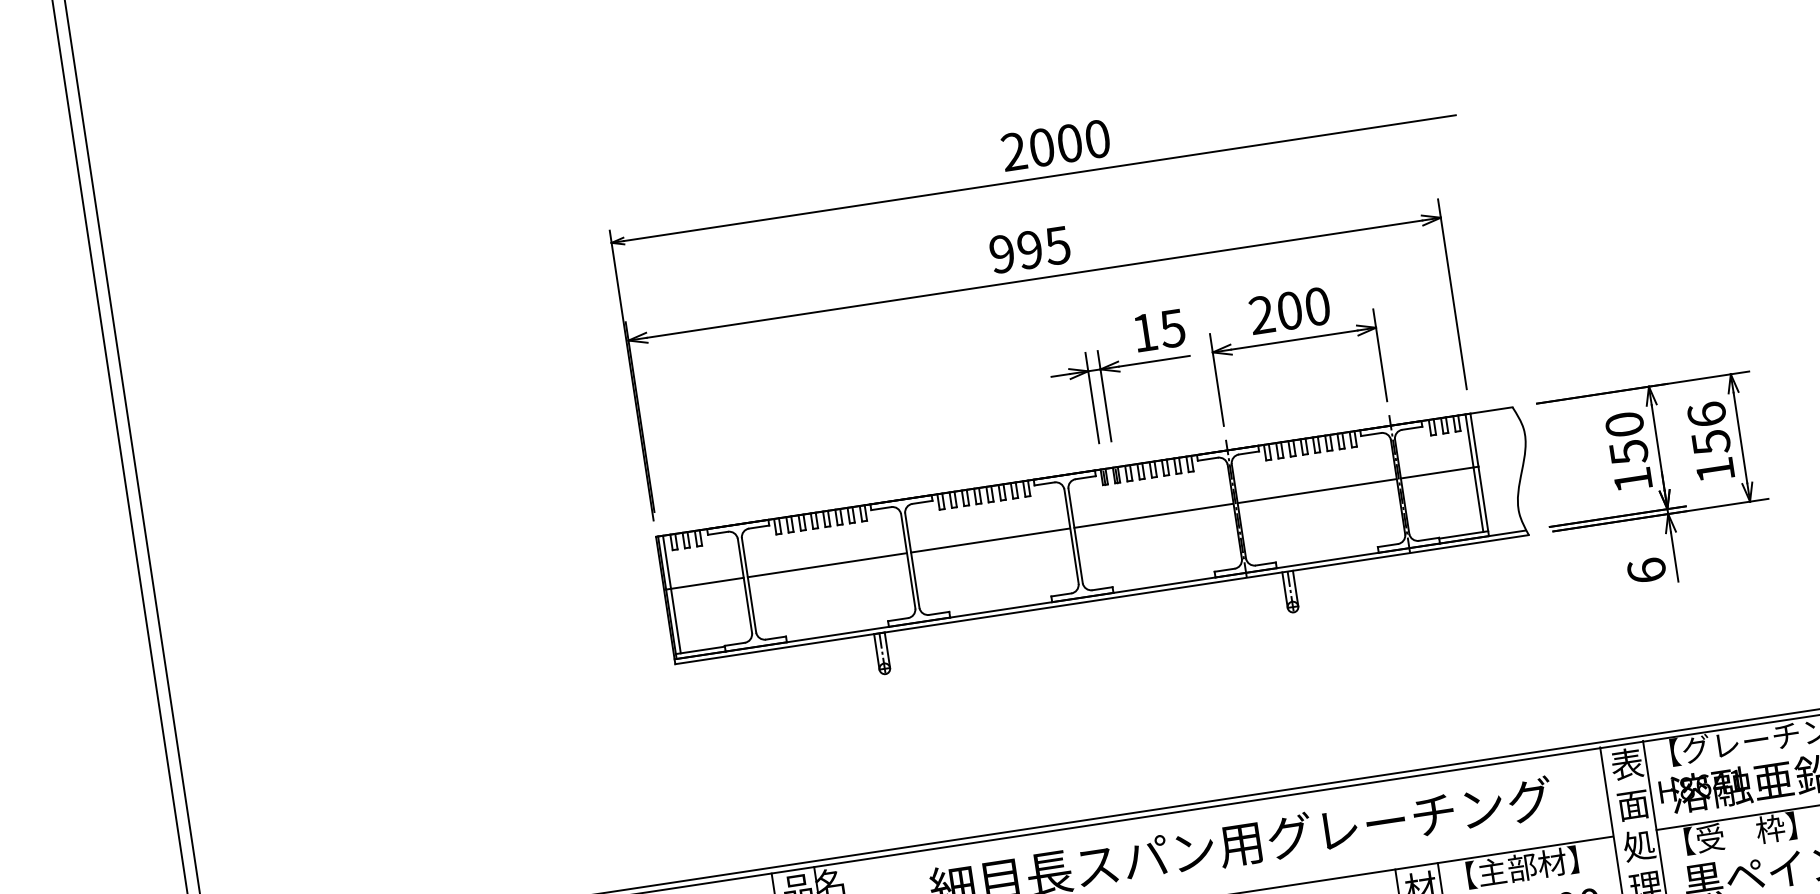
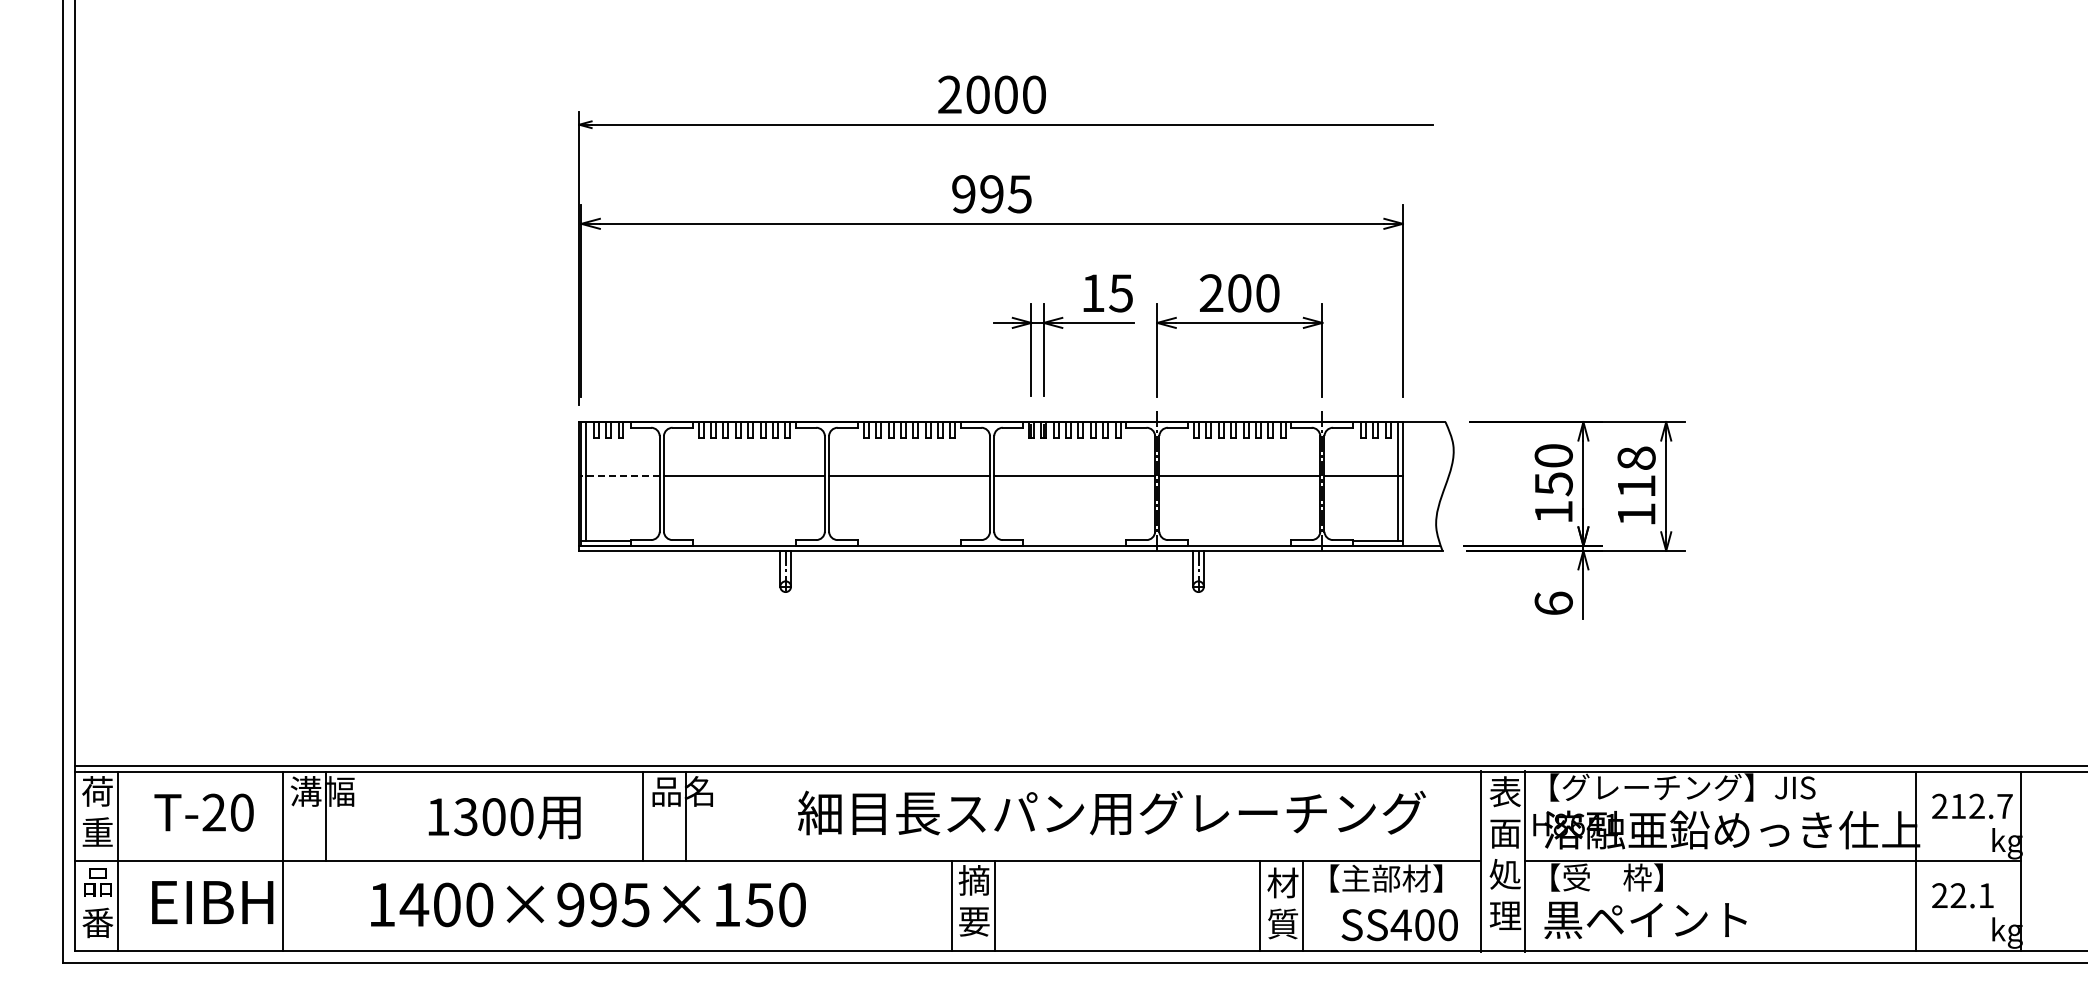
text: (1055, 145) -> (991, 94), moved
text: (1708, 428) -> (1636, 472), 156 -> 118
line: (704, 583) -> (620, 475), solid -> dashed

